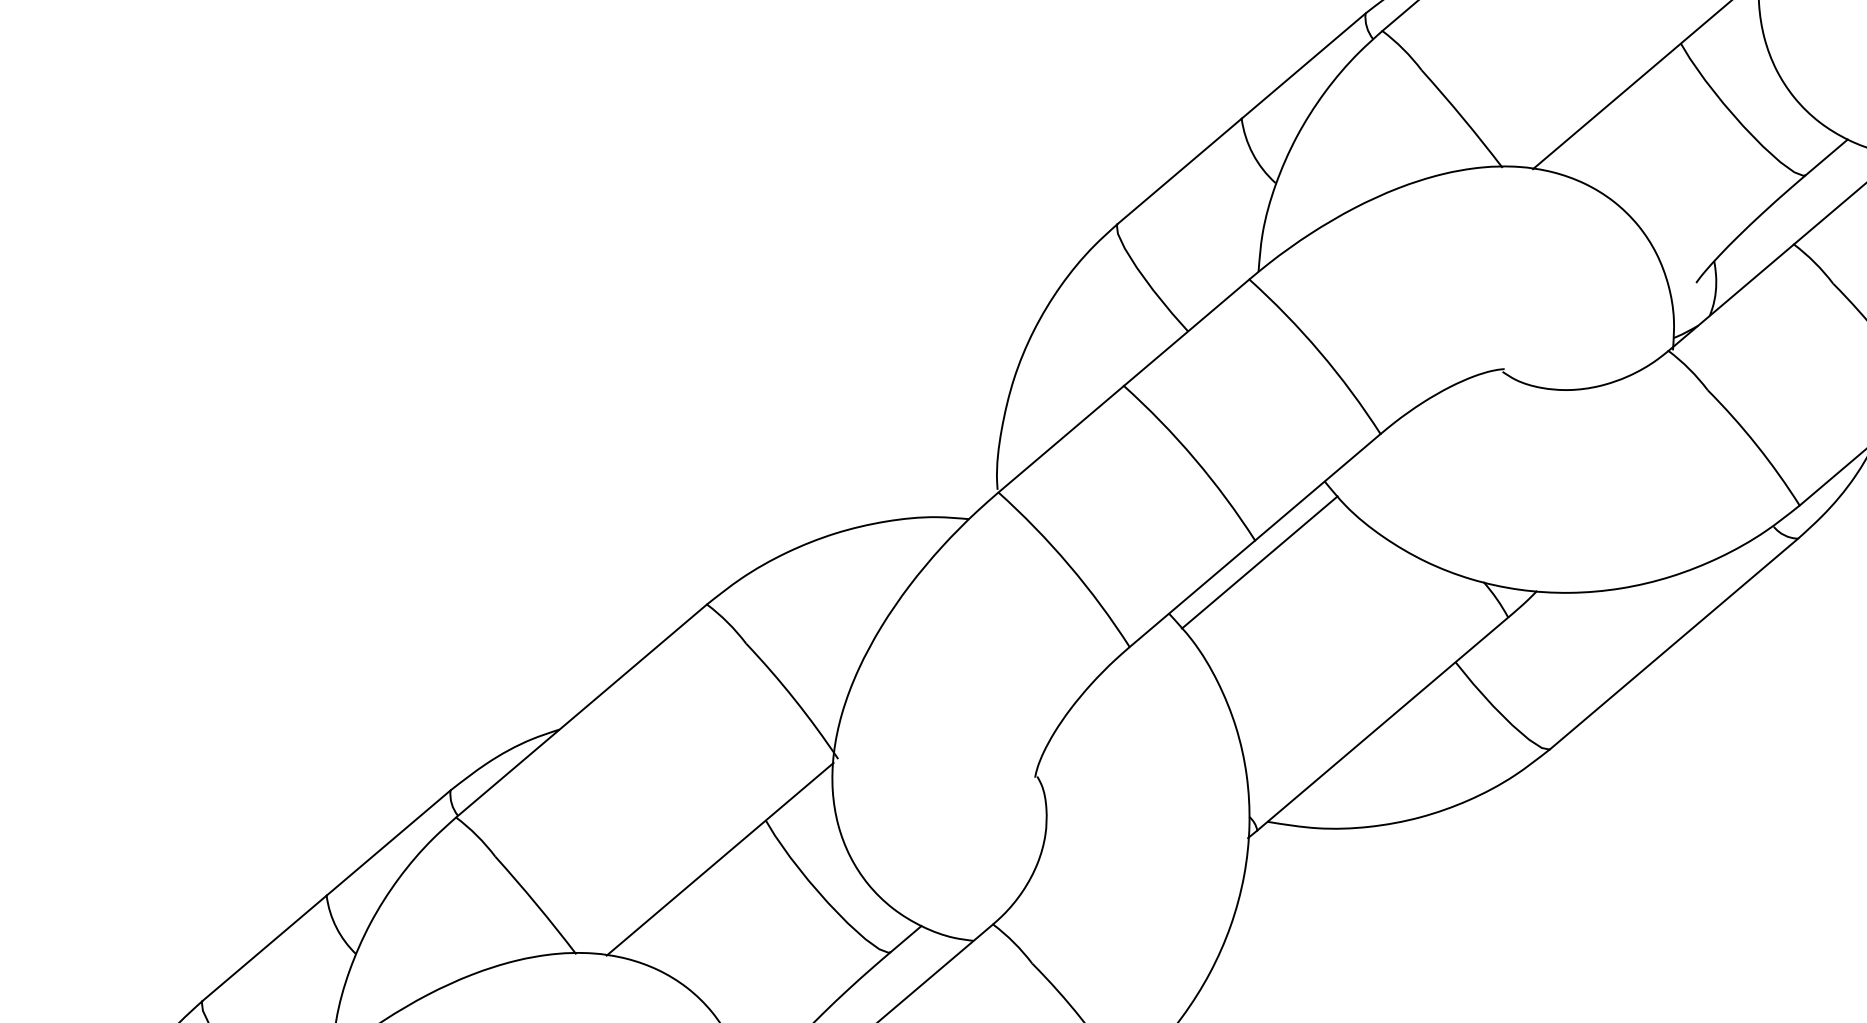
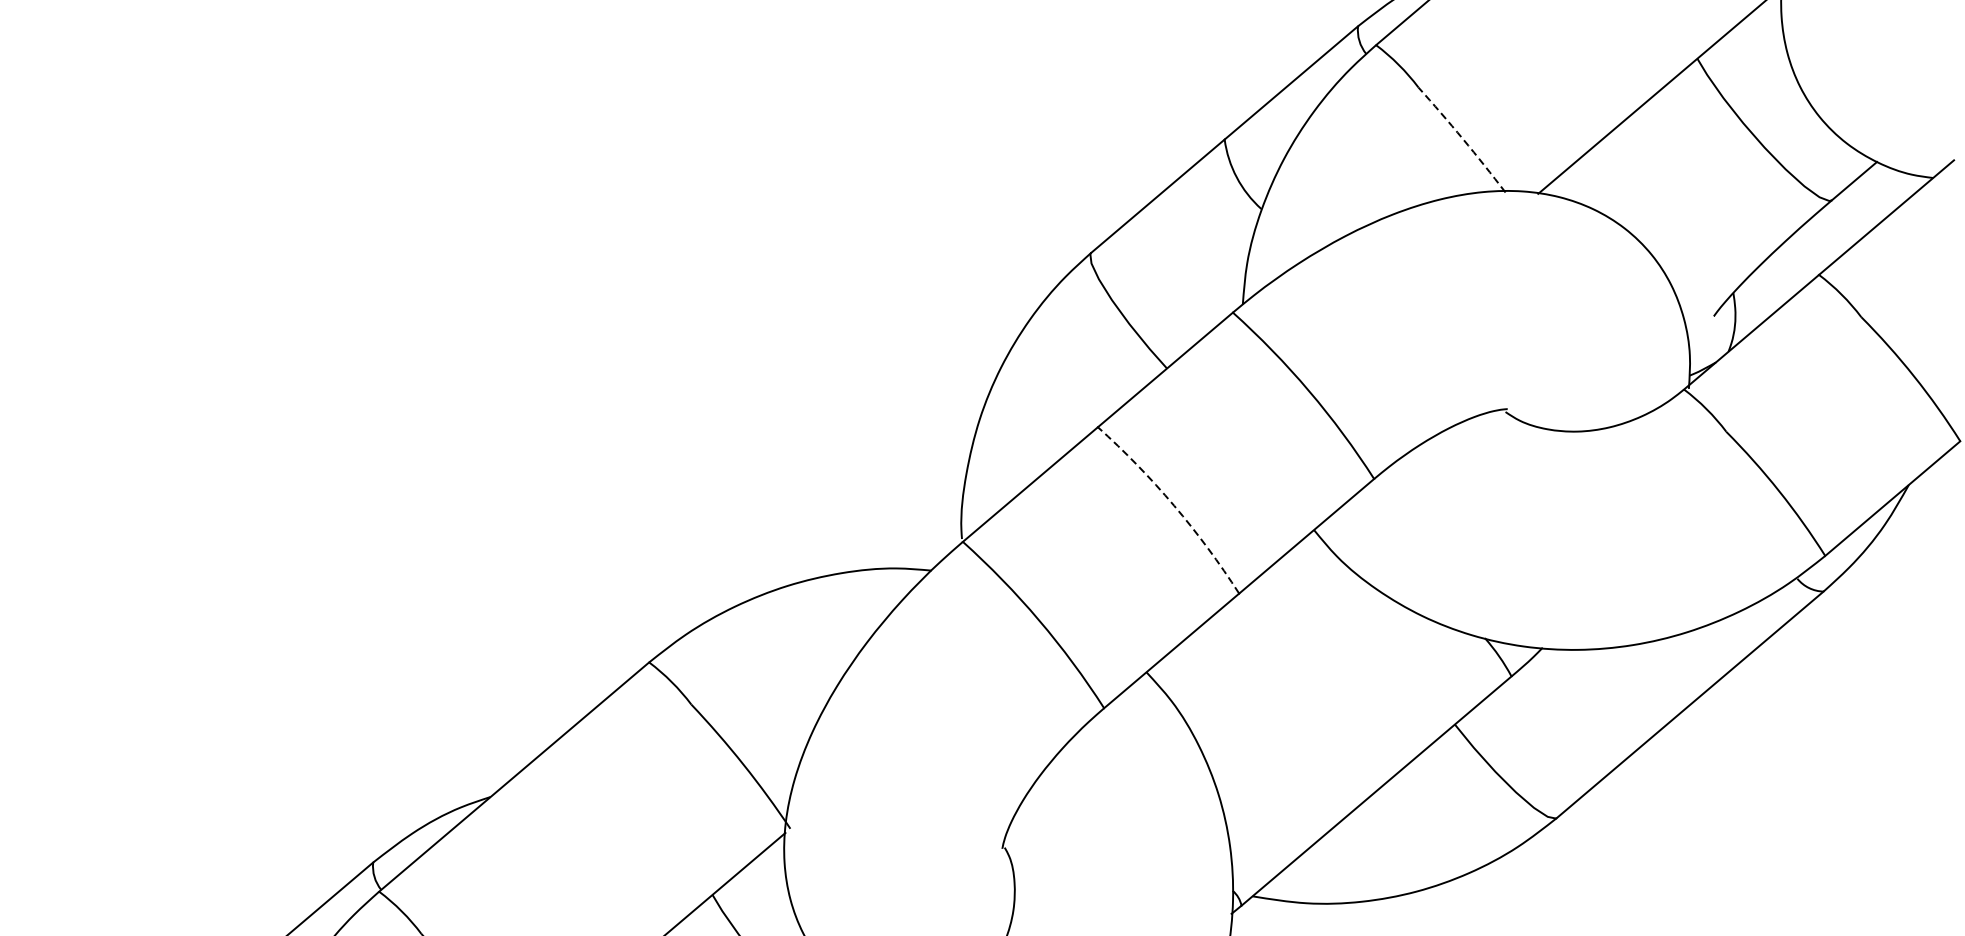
arc: (1463, 118) -> (1463, 139), solid -> dashed
arc: (1194, 458) -> (1173, 505), solid -> dashed
line: (1259, 562) -> (1243, 617), removed

